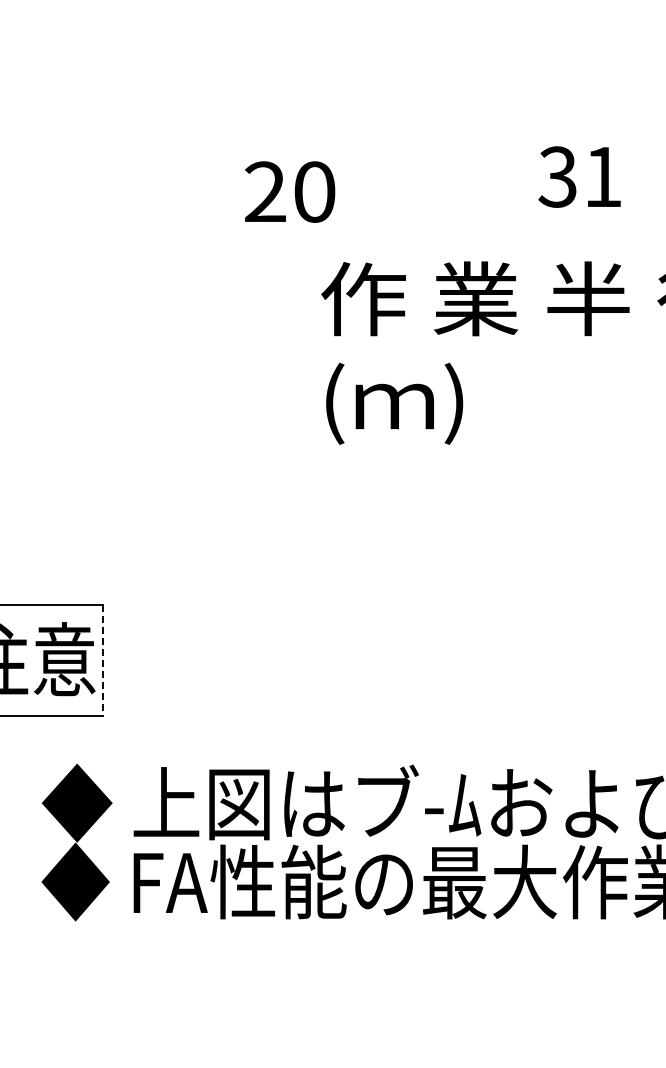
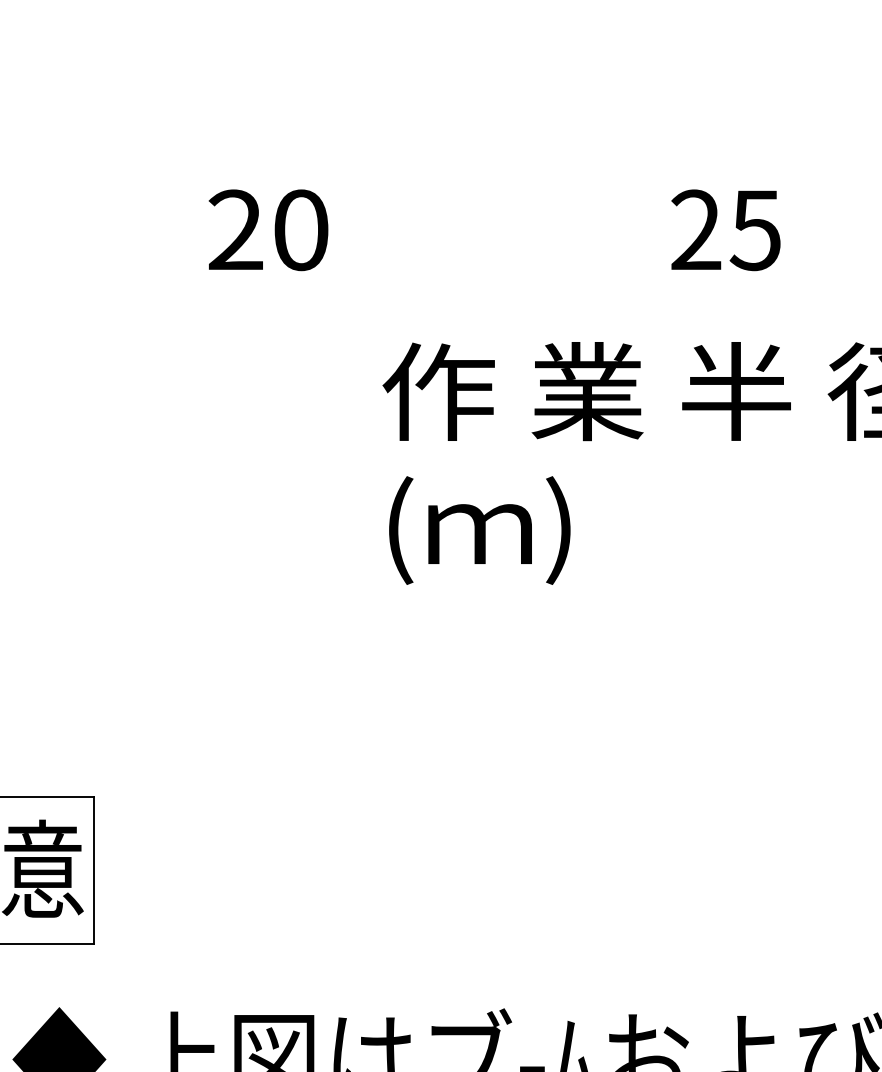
text: (579, 176) -> (724, 229), 31 -> 25
text: (290, 191) -> (269, 229), moved
line: (103, 660) -> (94, 870), dashed -> solid

